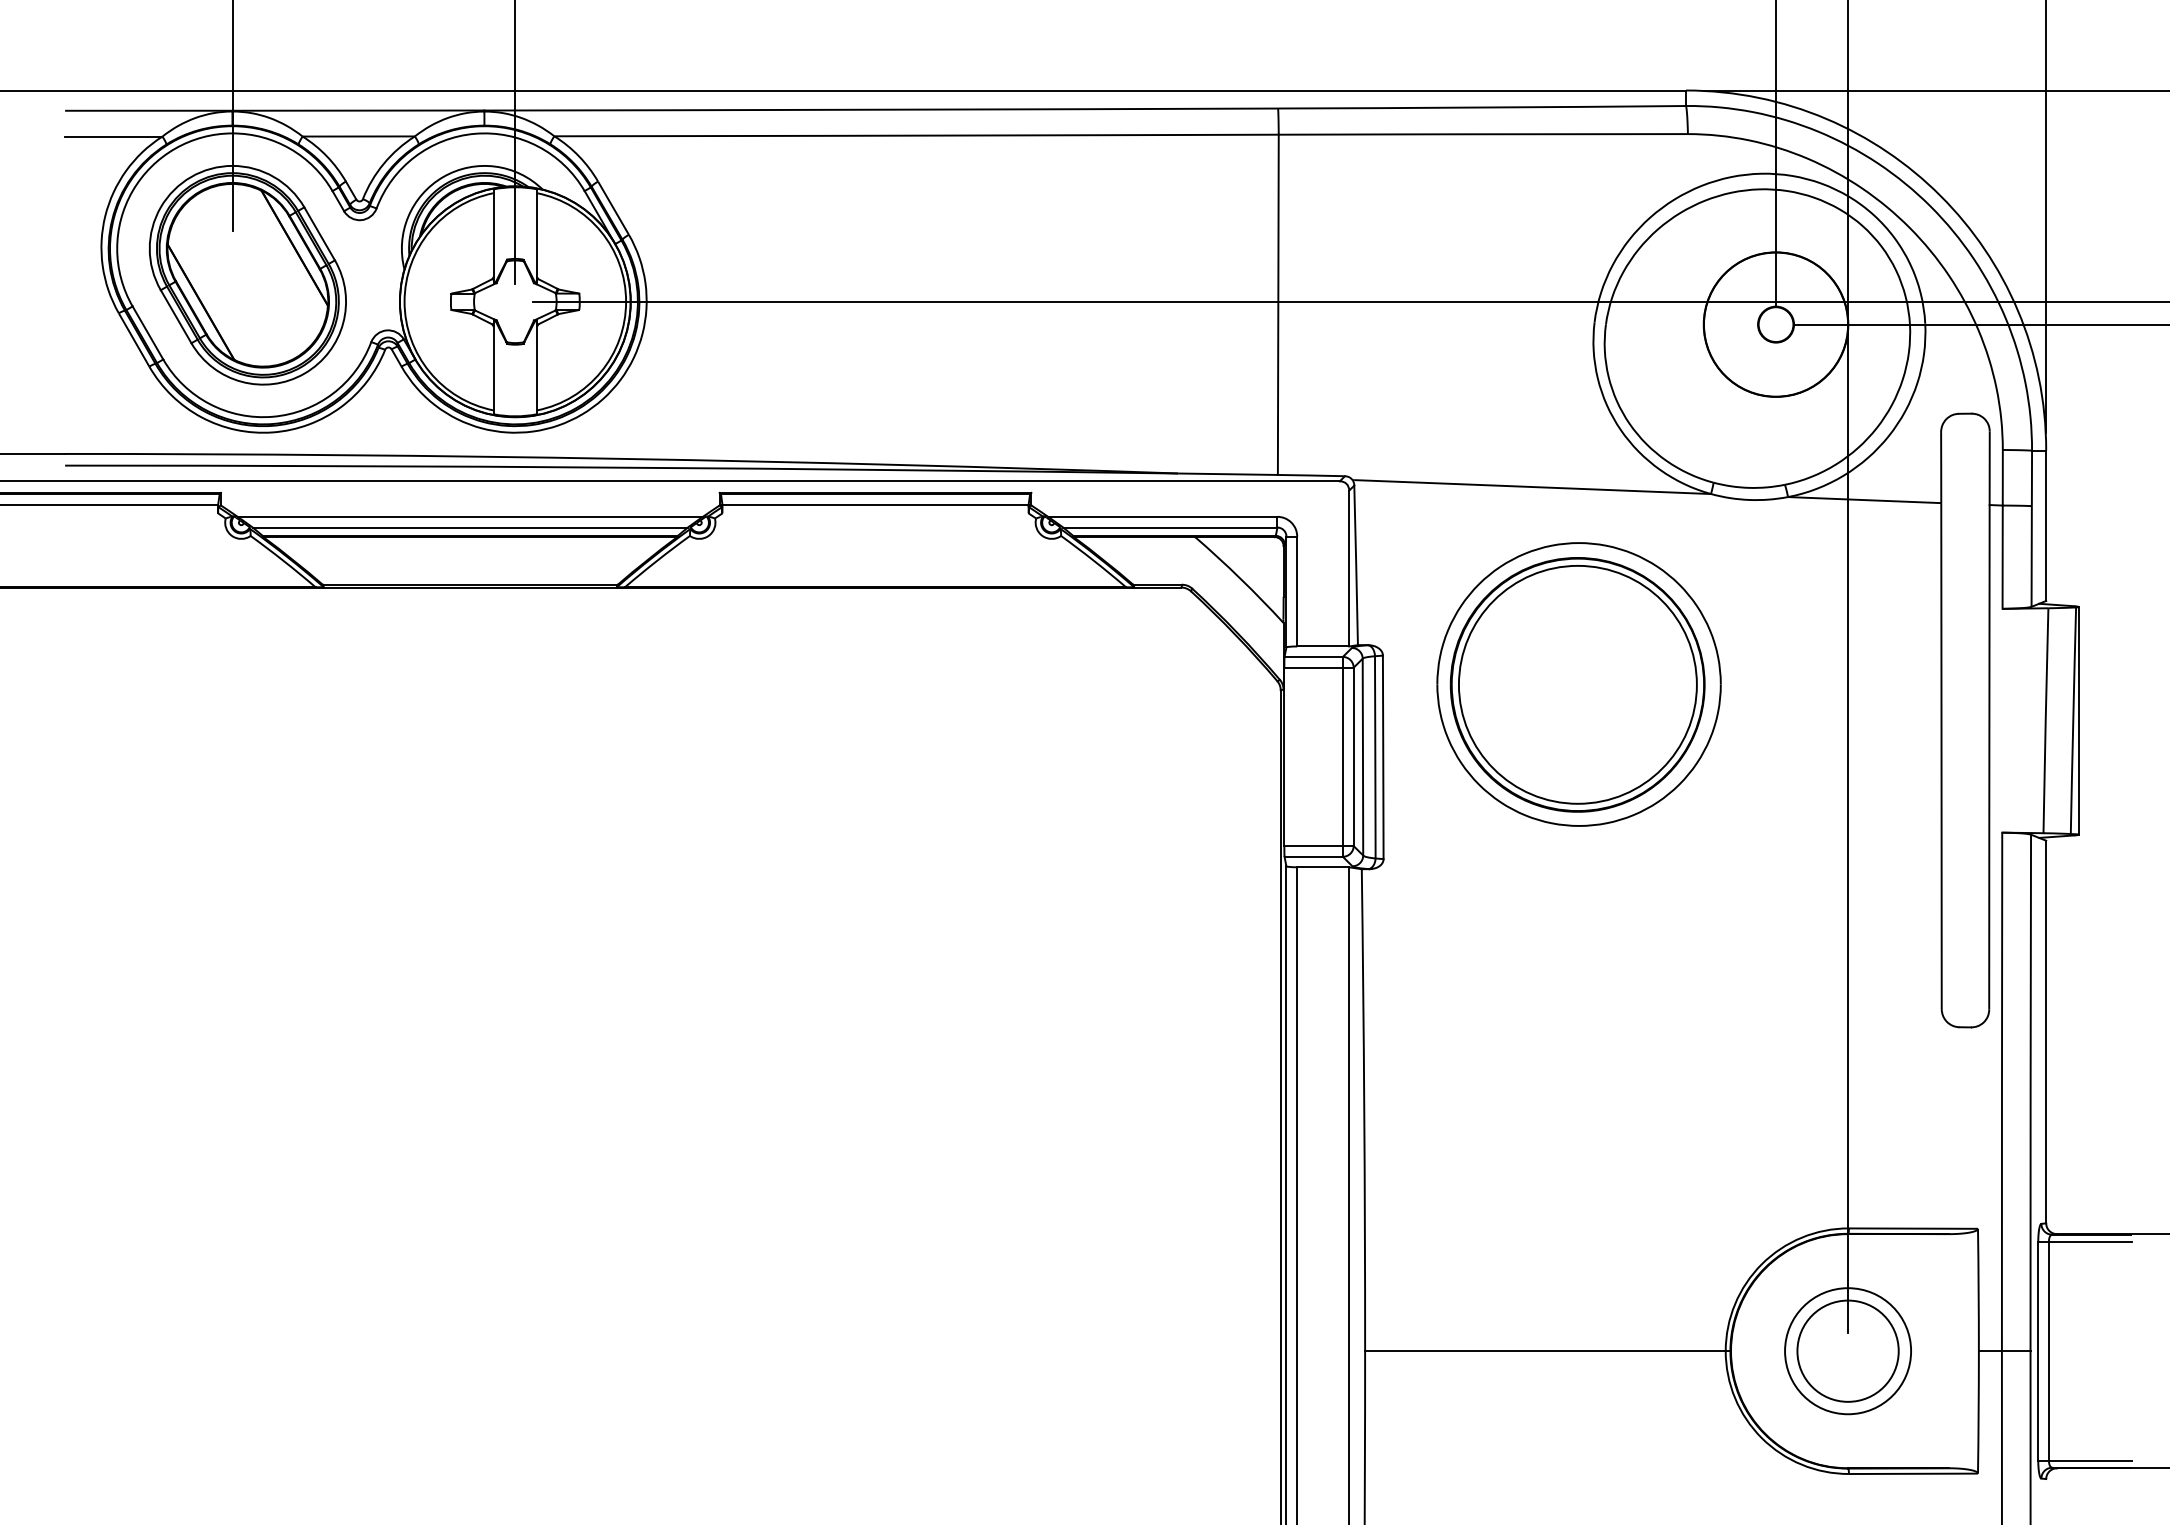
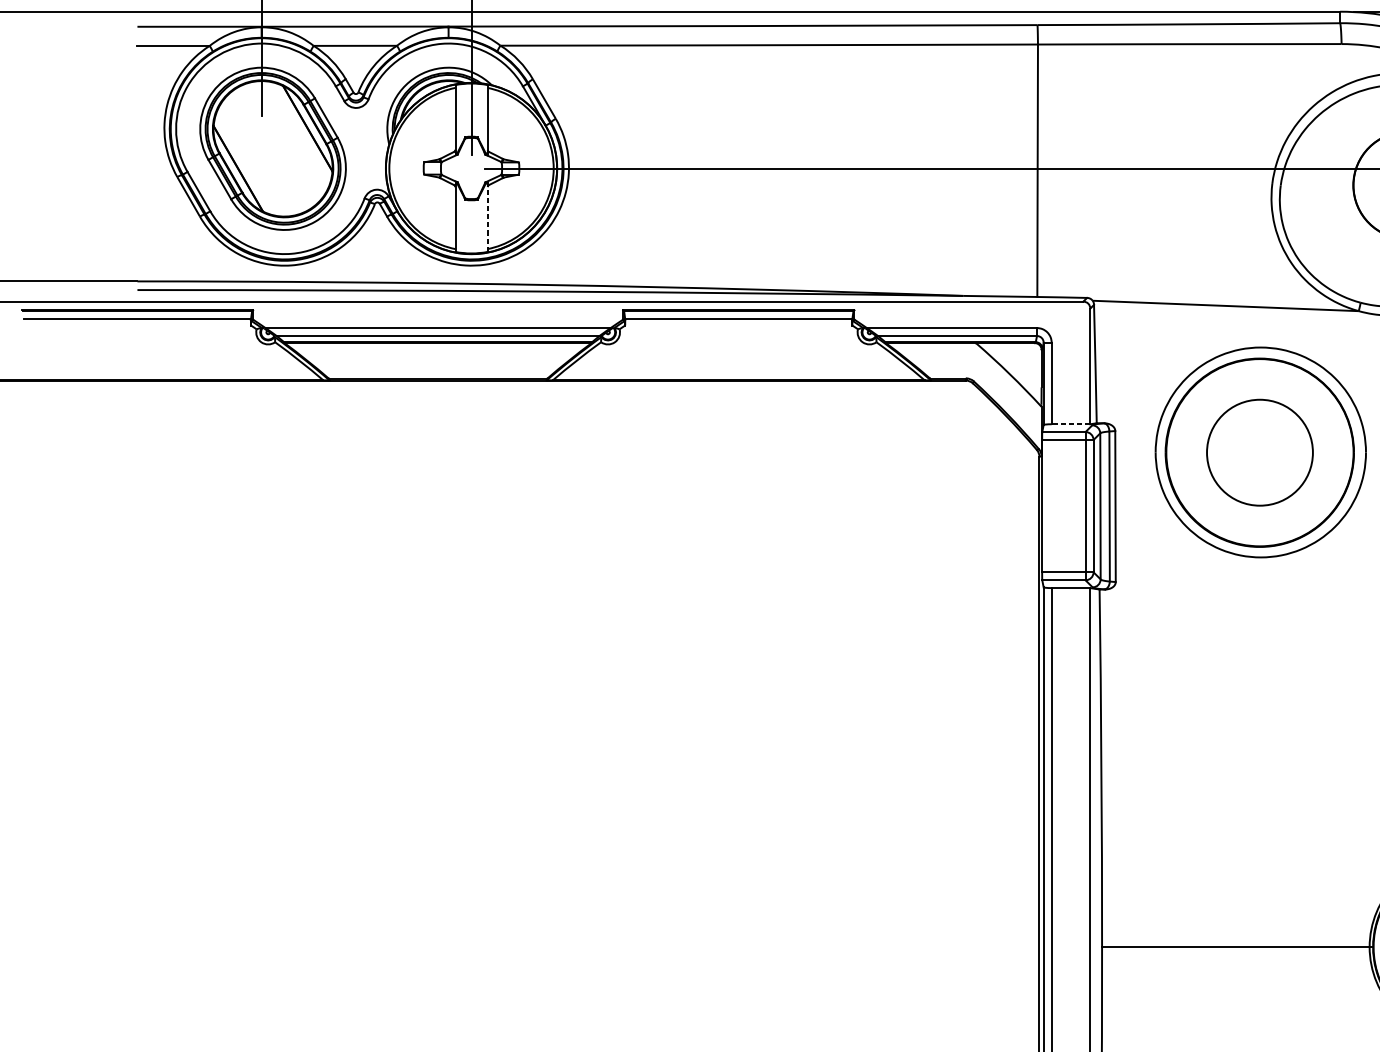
line: (536, 367) -> (487, 217), solid -> dashed
line: (1323, 646) -> (1071, 424), solid -> dashed
circle: (1577, 684) -> (1259, 452), size x0.6

